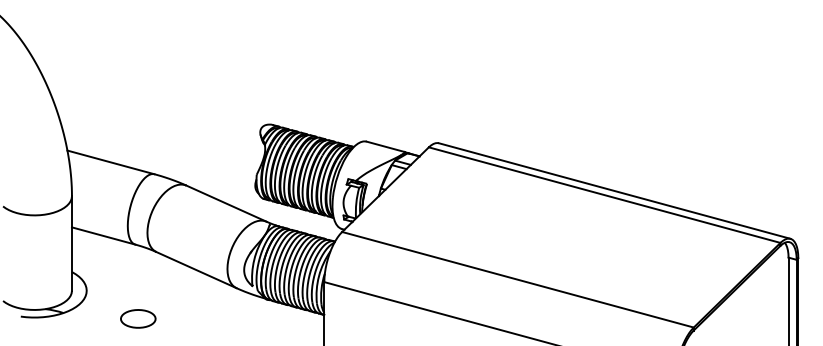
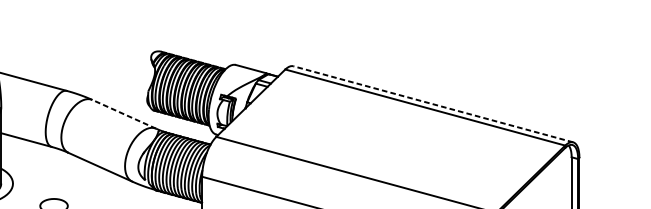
line: (614, 190) -> (433, 103), solid -> dashed
line: (226, 203) -> (124, 114), solid -> dashed

